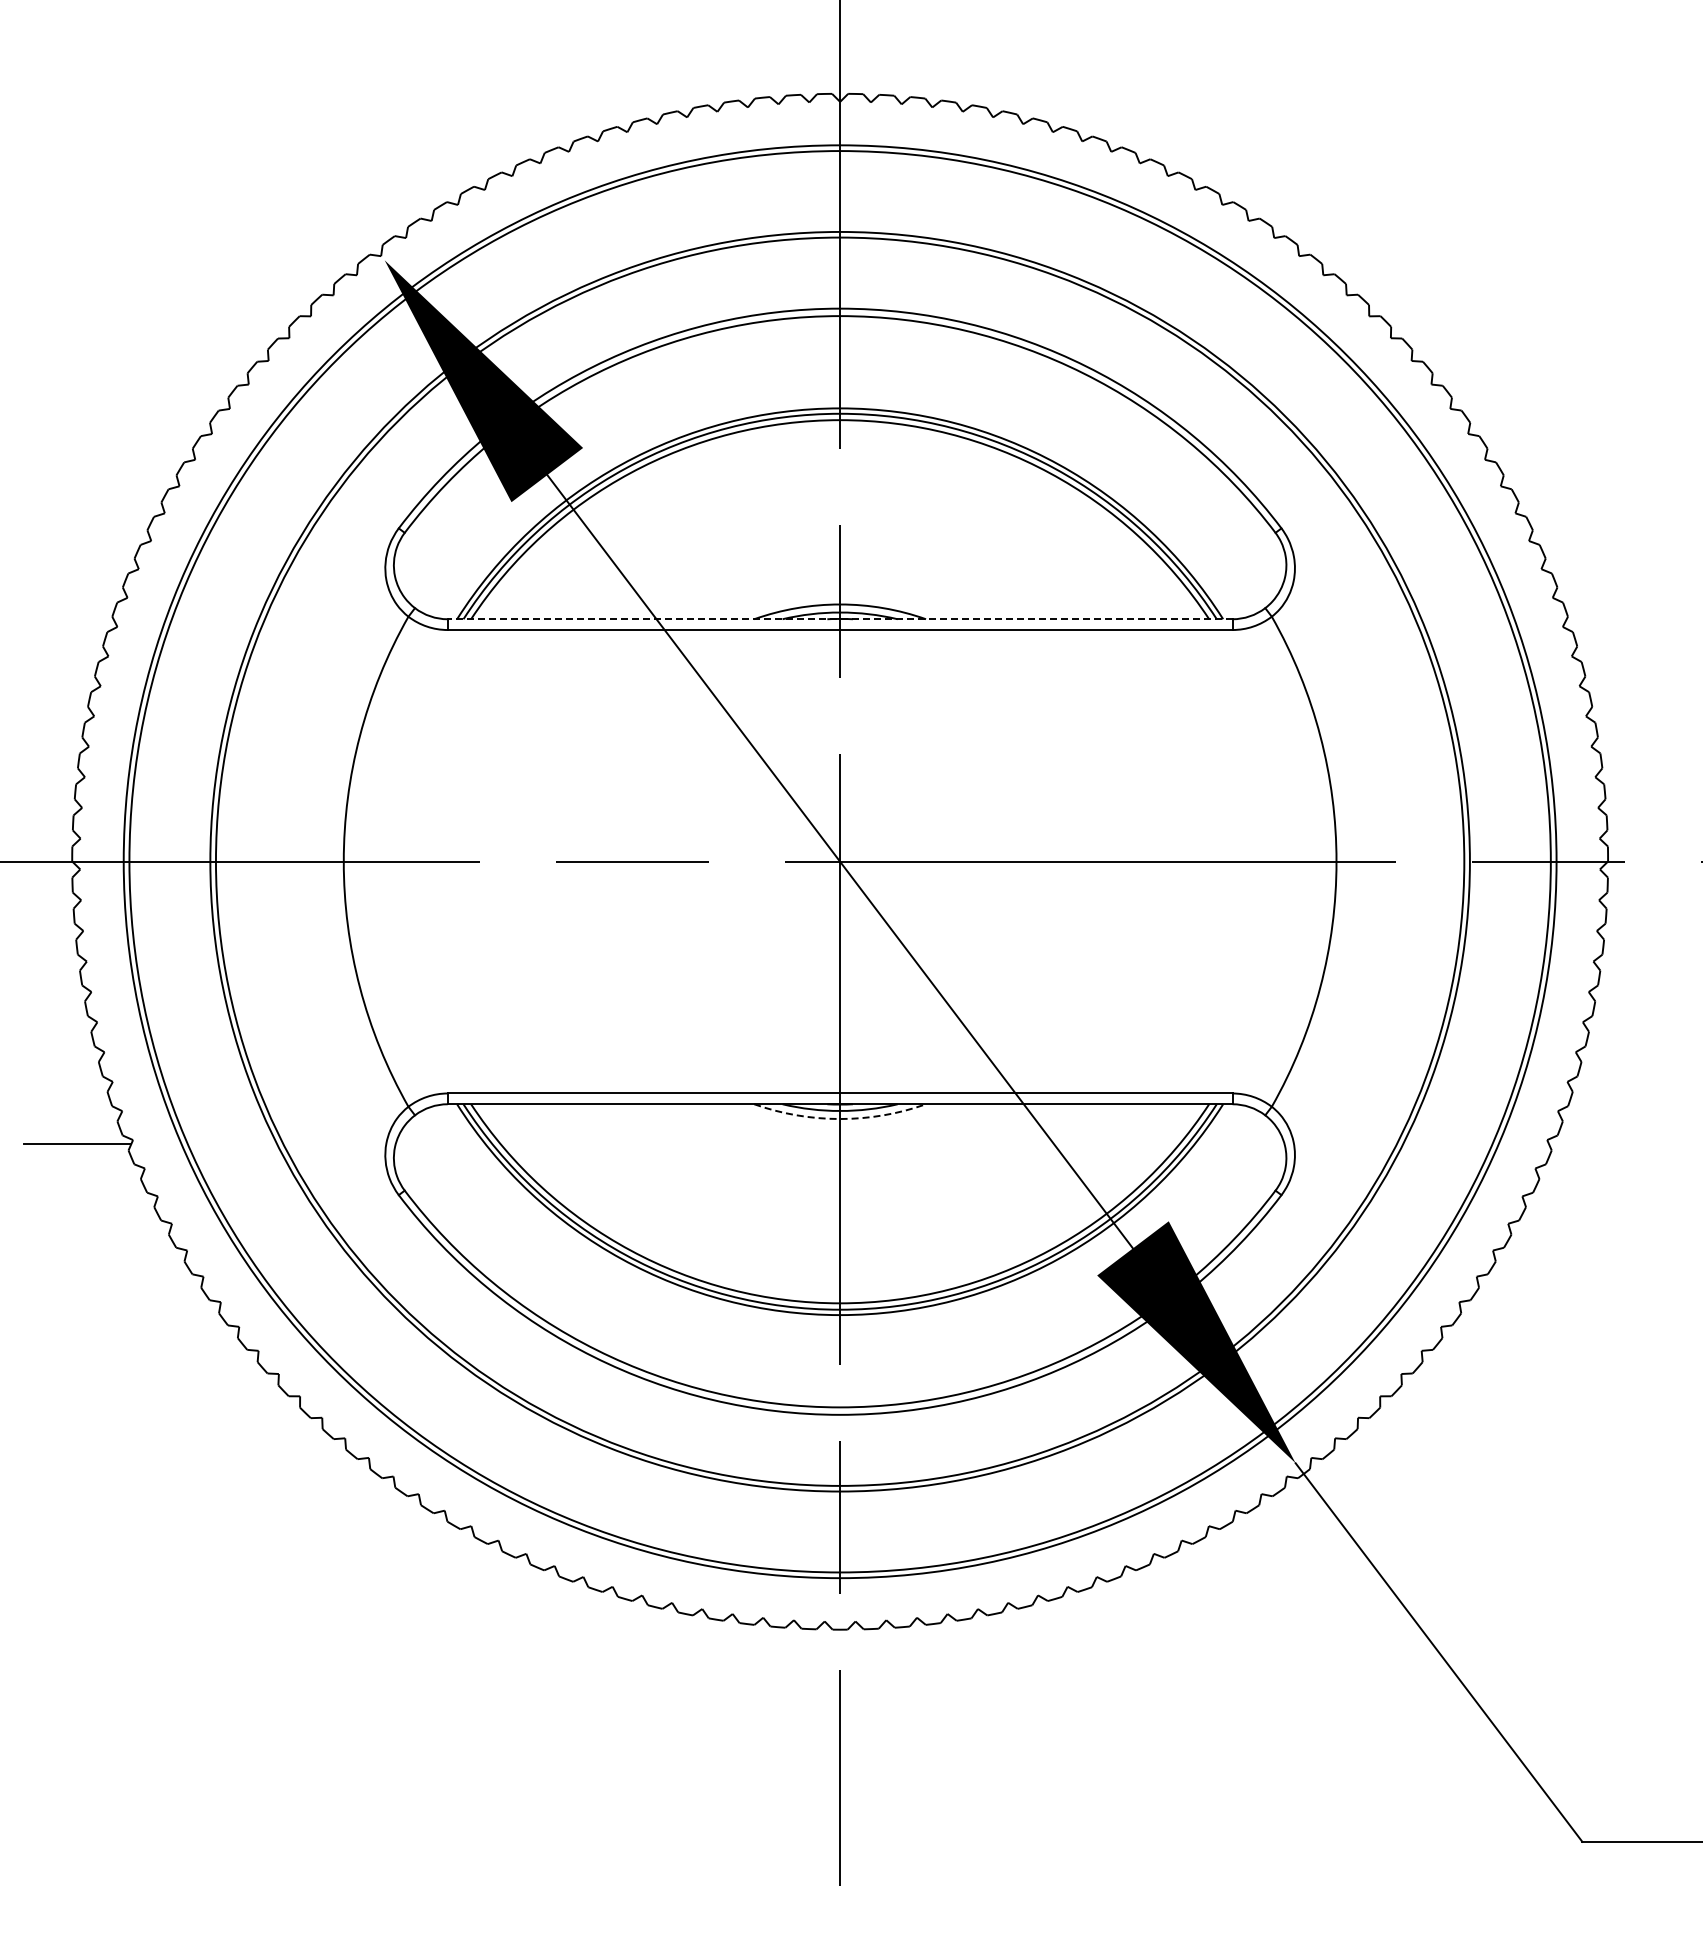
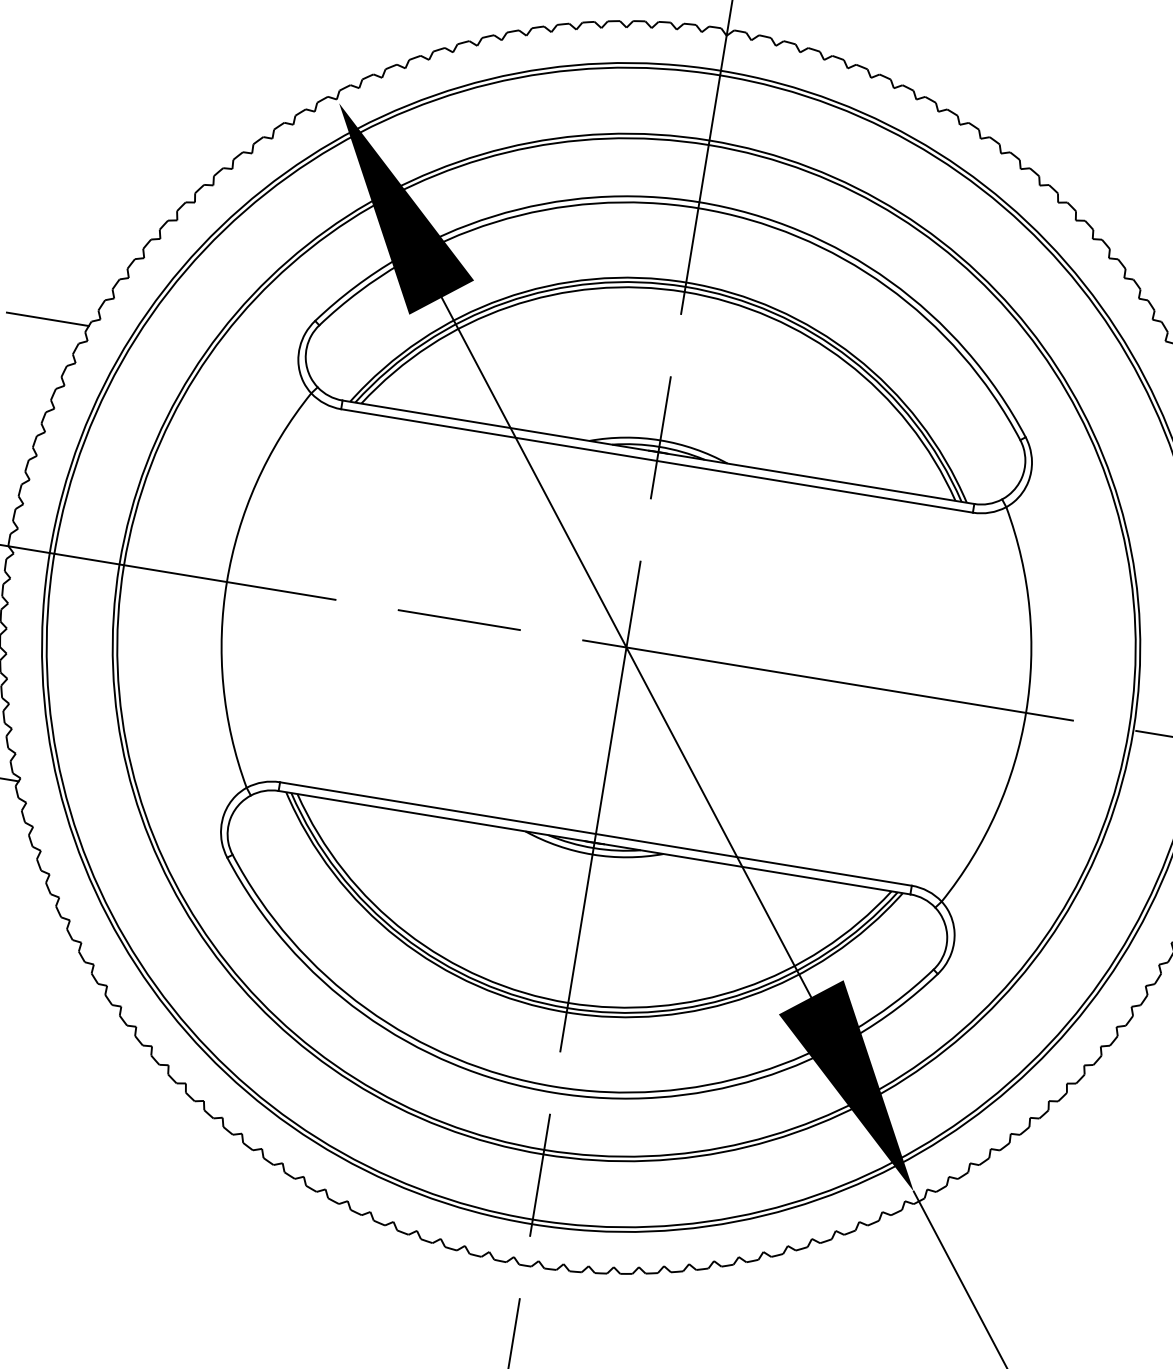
line: (75, 579) -> (48, 319), added
line: (839, 619) -> (657, 452), dashed -> solid
arc: (840, 1119) -> (592, 855), dashed -> solid

